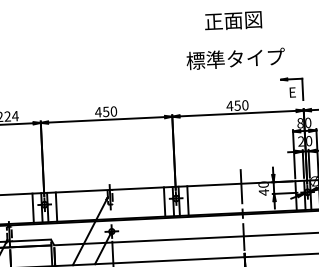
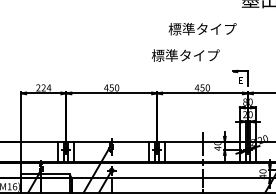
text: (233, 19) -> (202, 28), 正面図 -> 標準タイプ
text: (235, 58) -> (185, 55), moved

